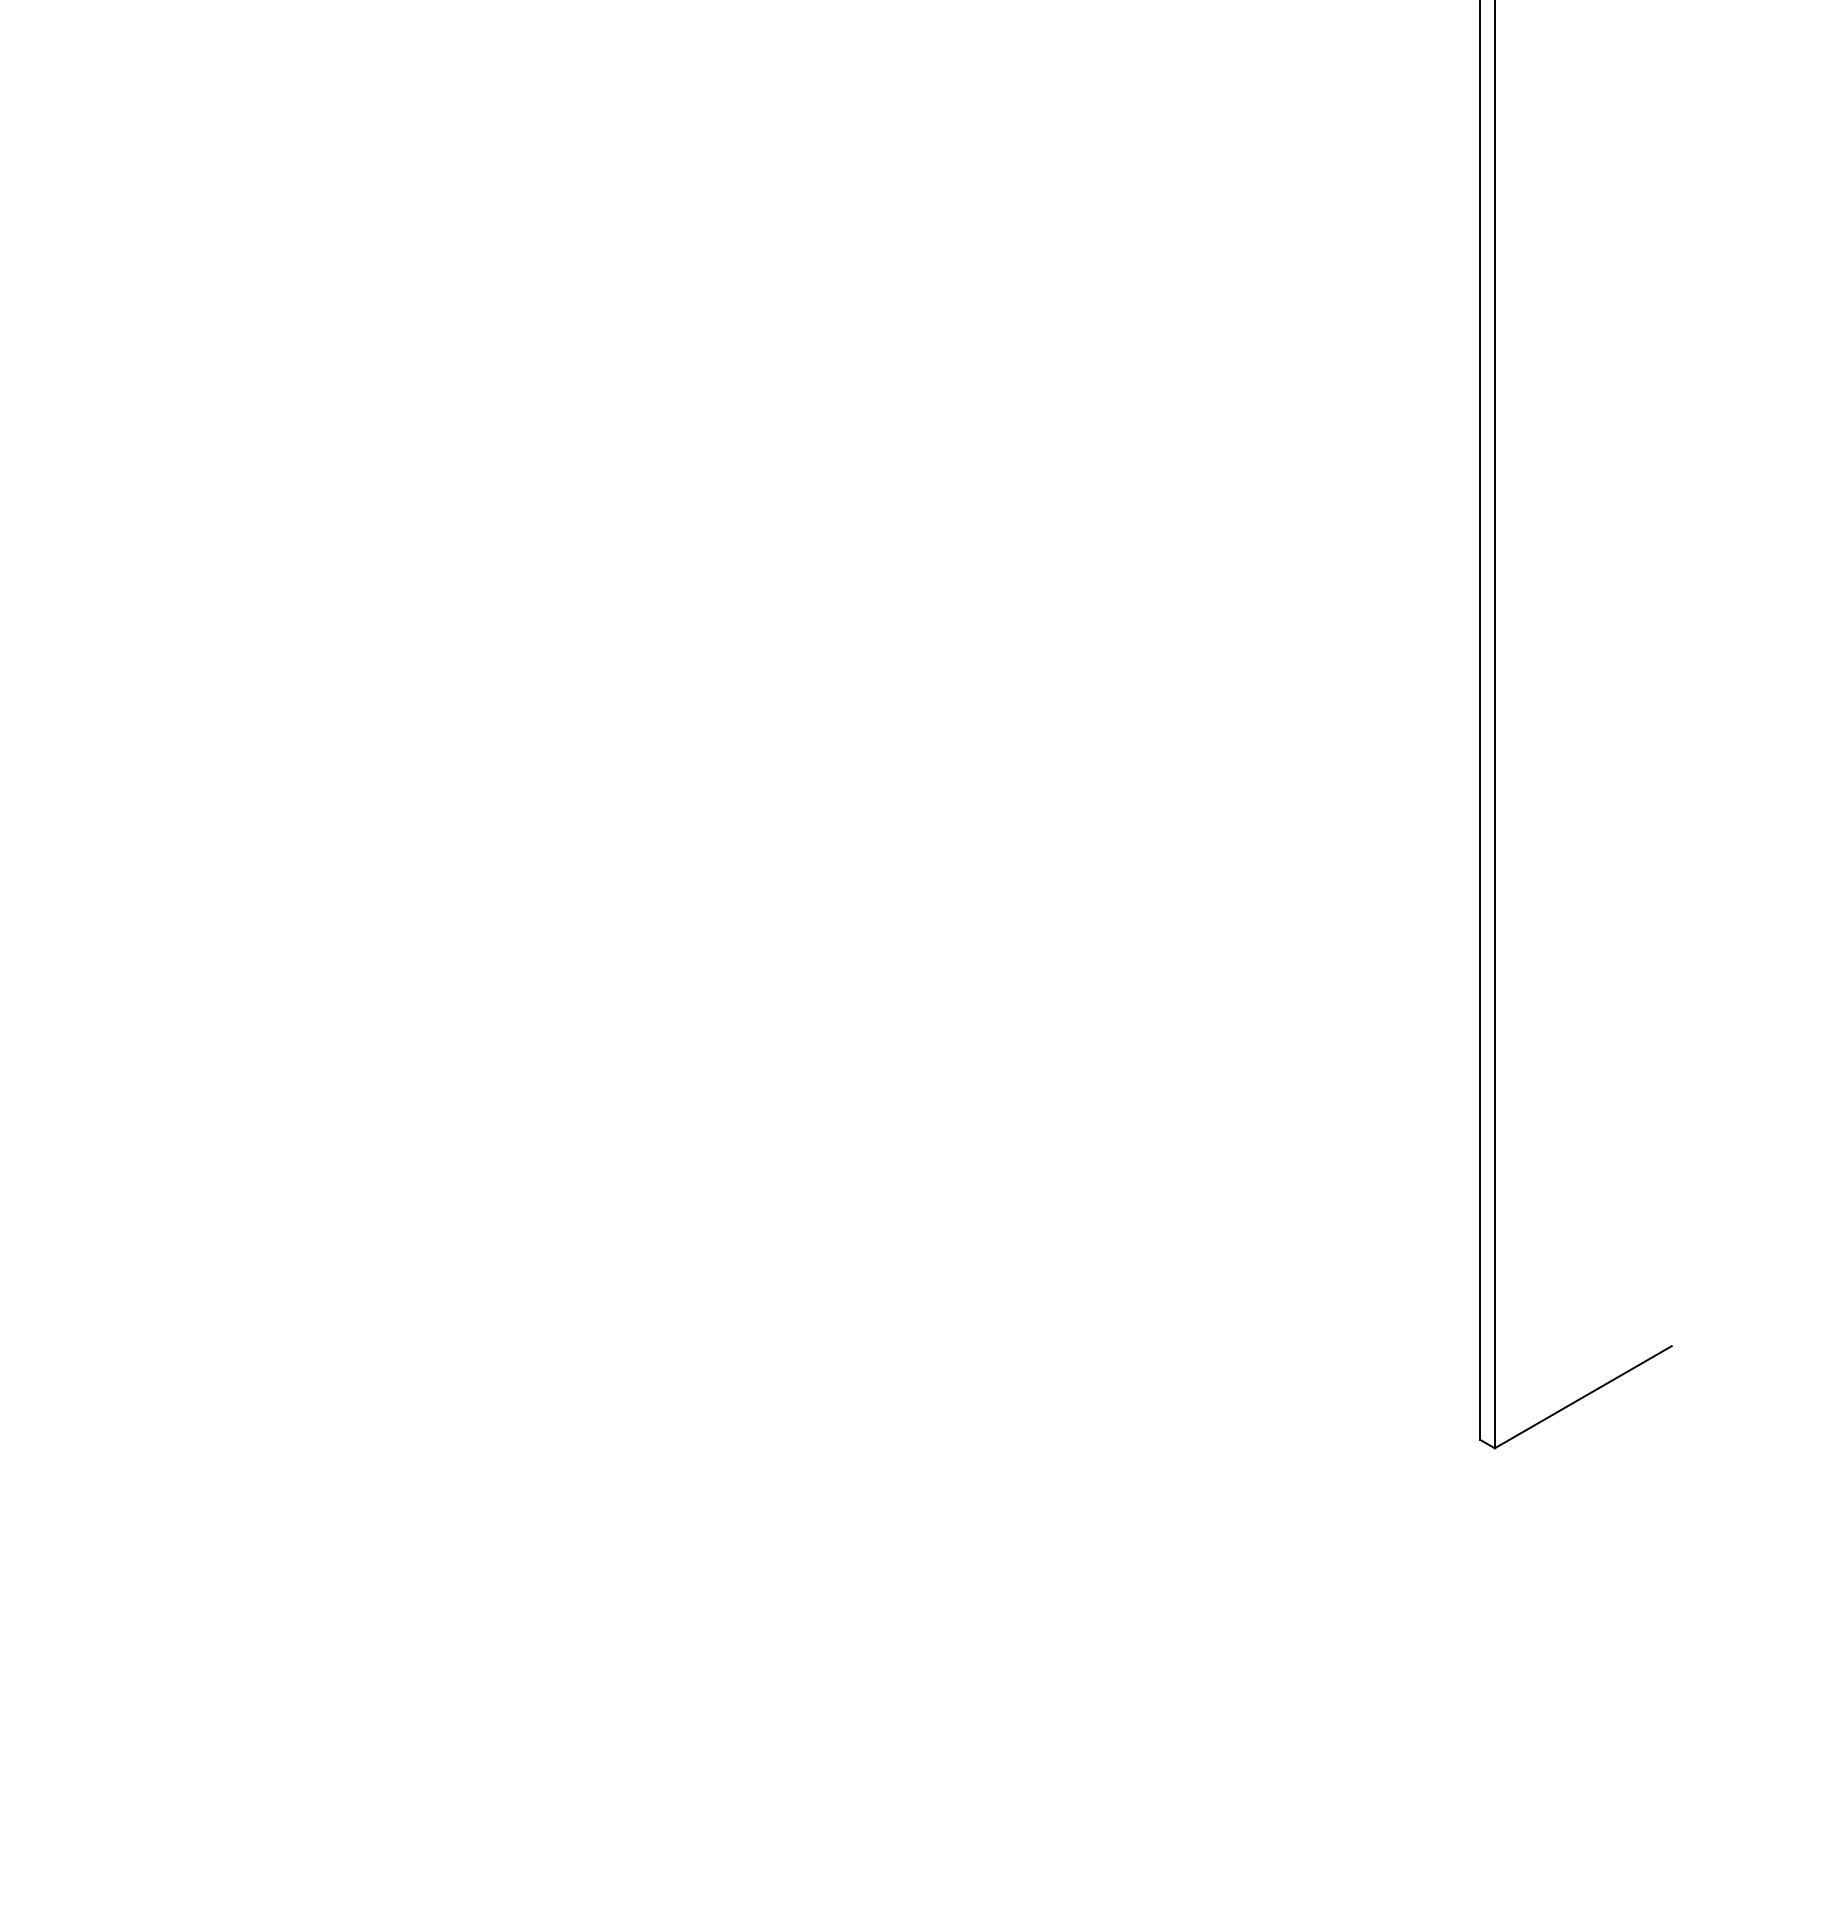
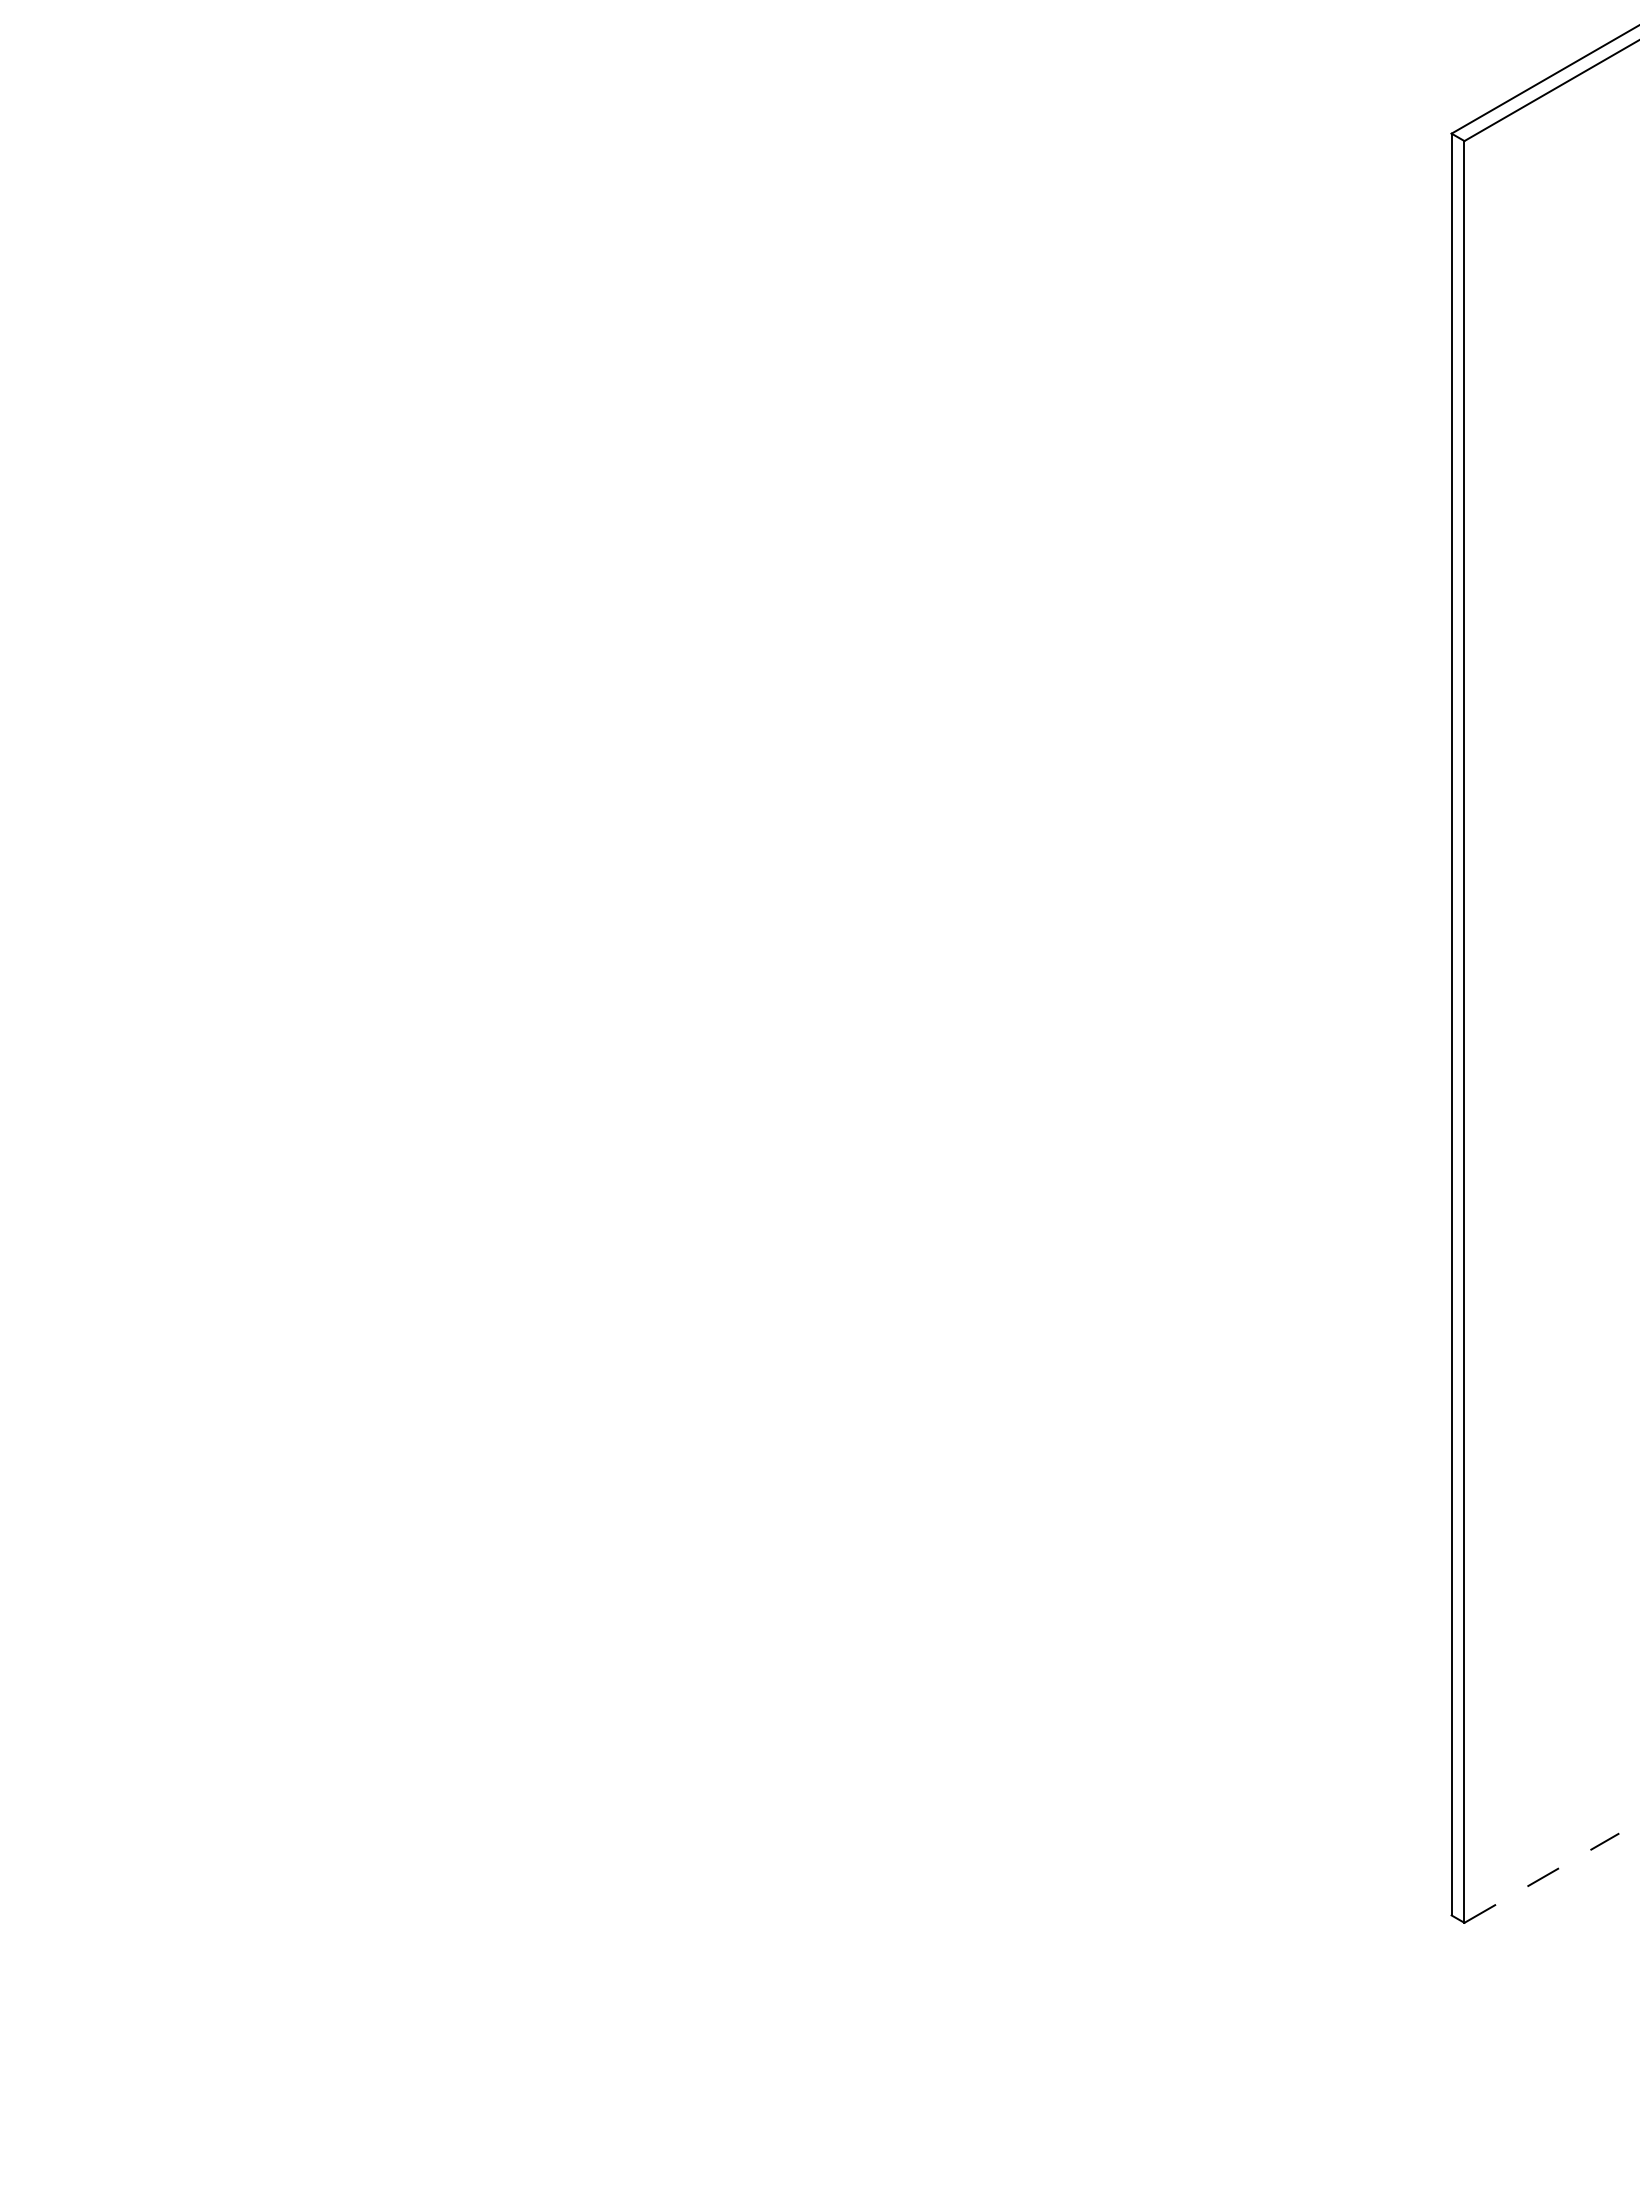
line: (1584, 1396) -> (1542, 1877), solid -> dashed

